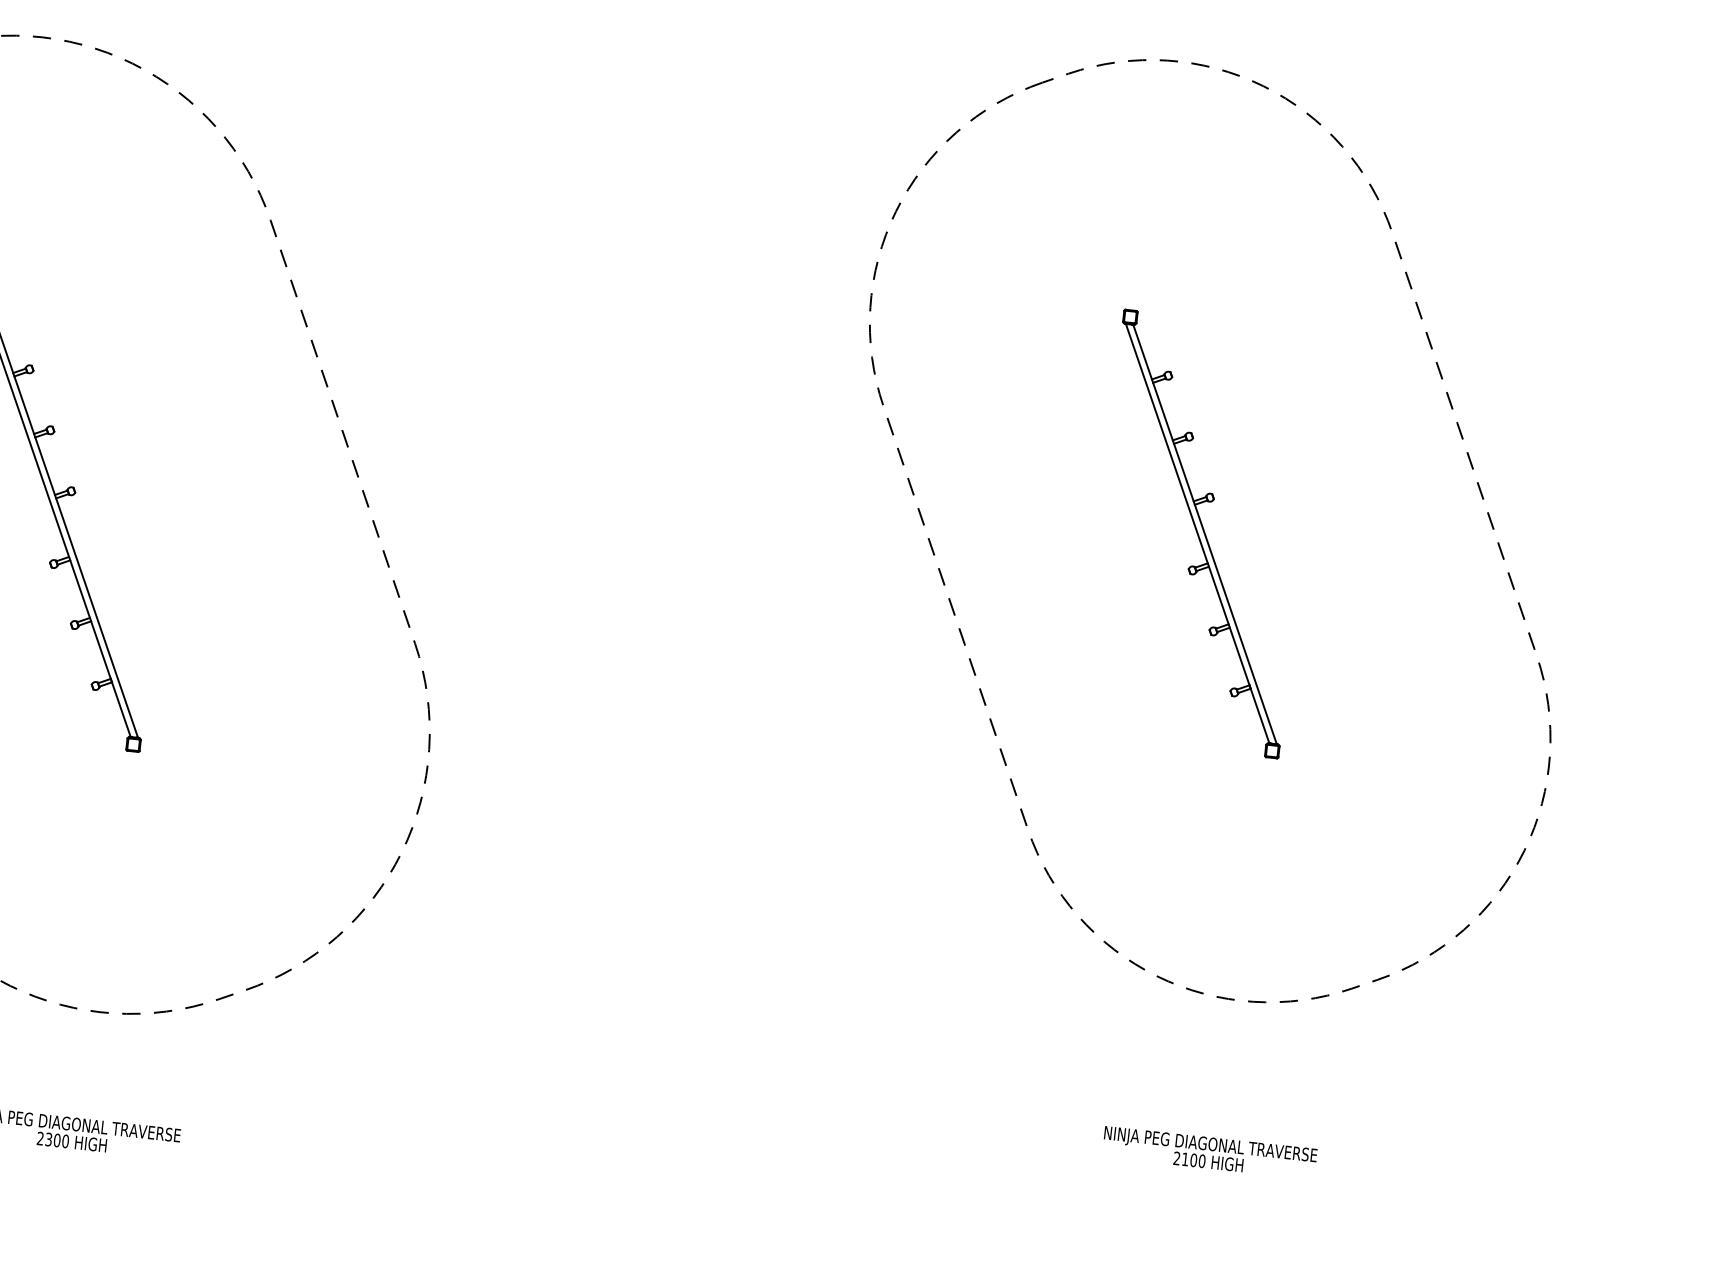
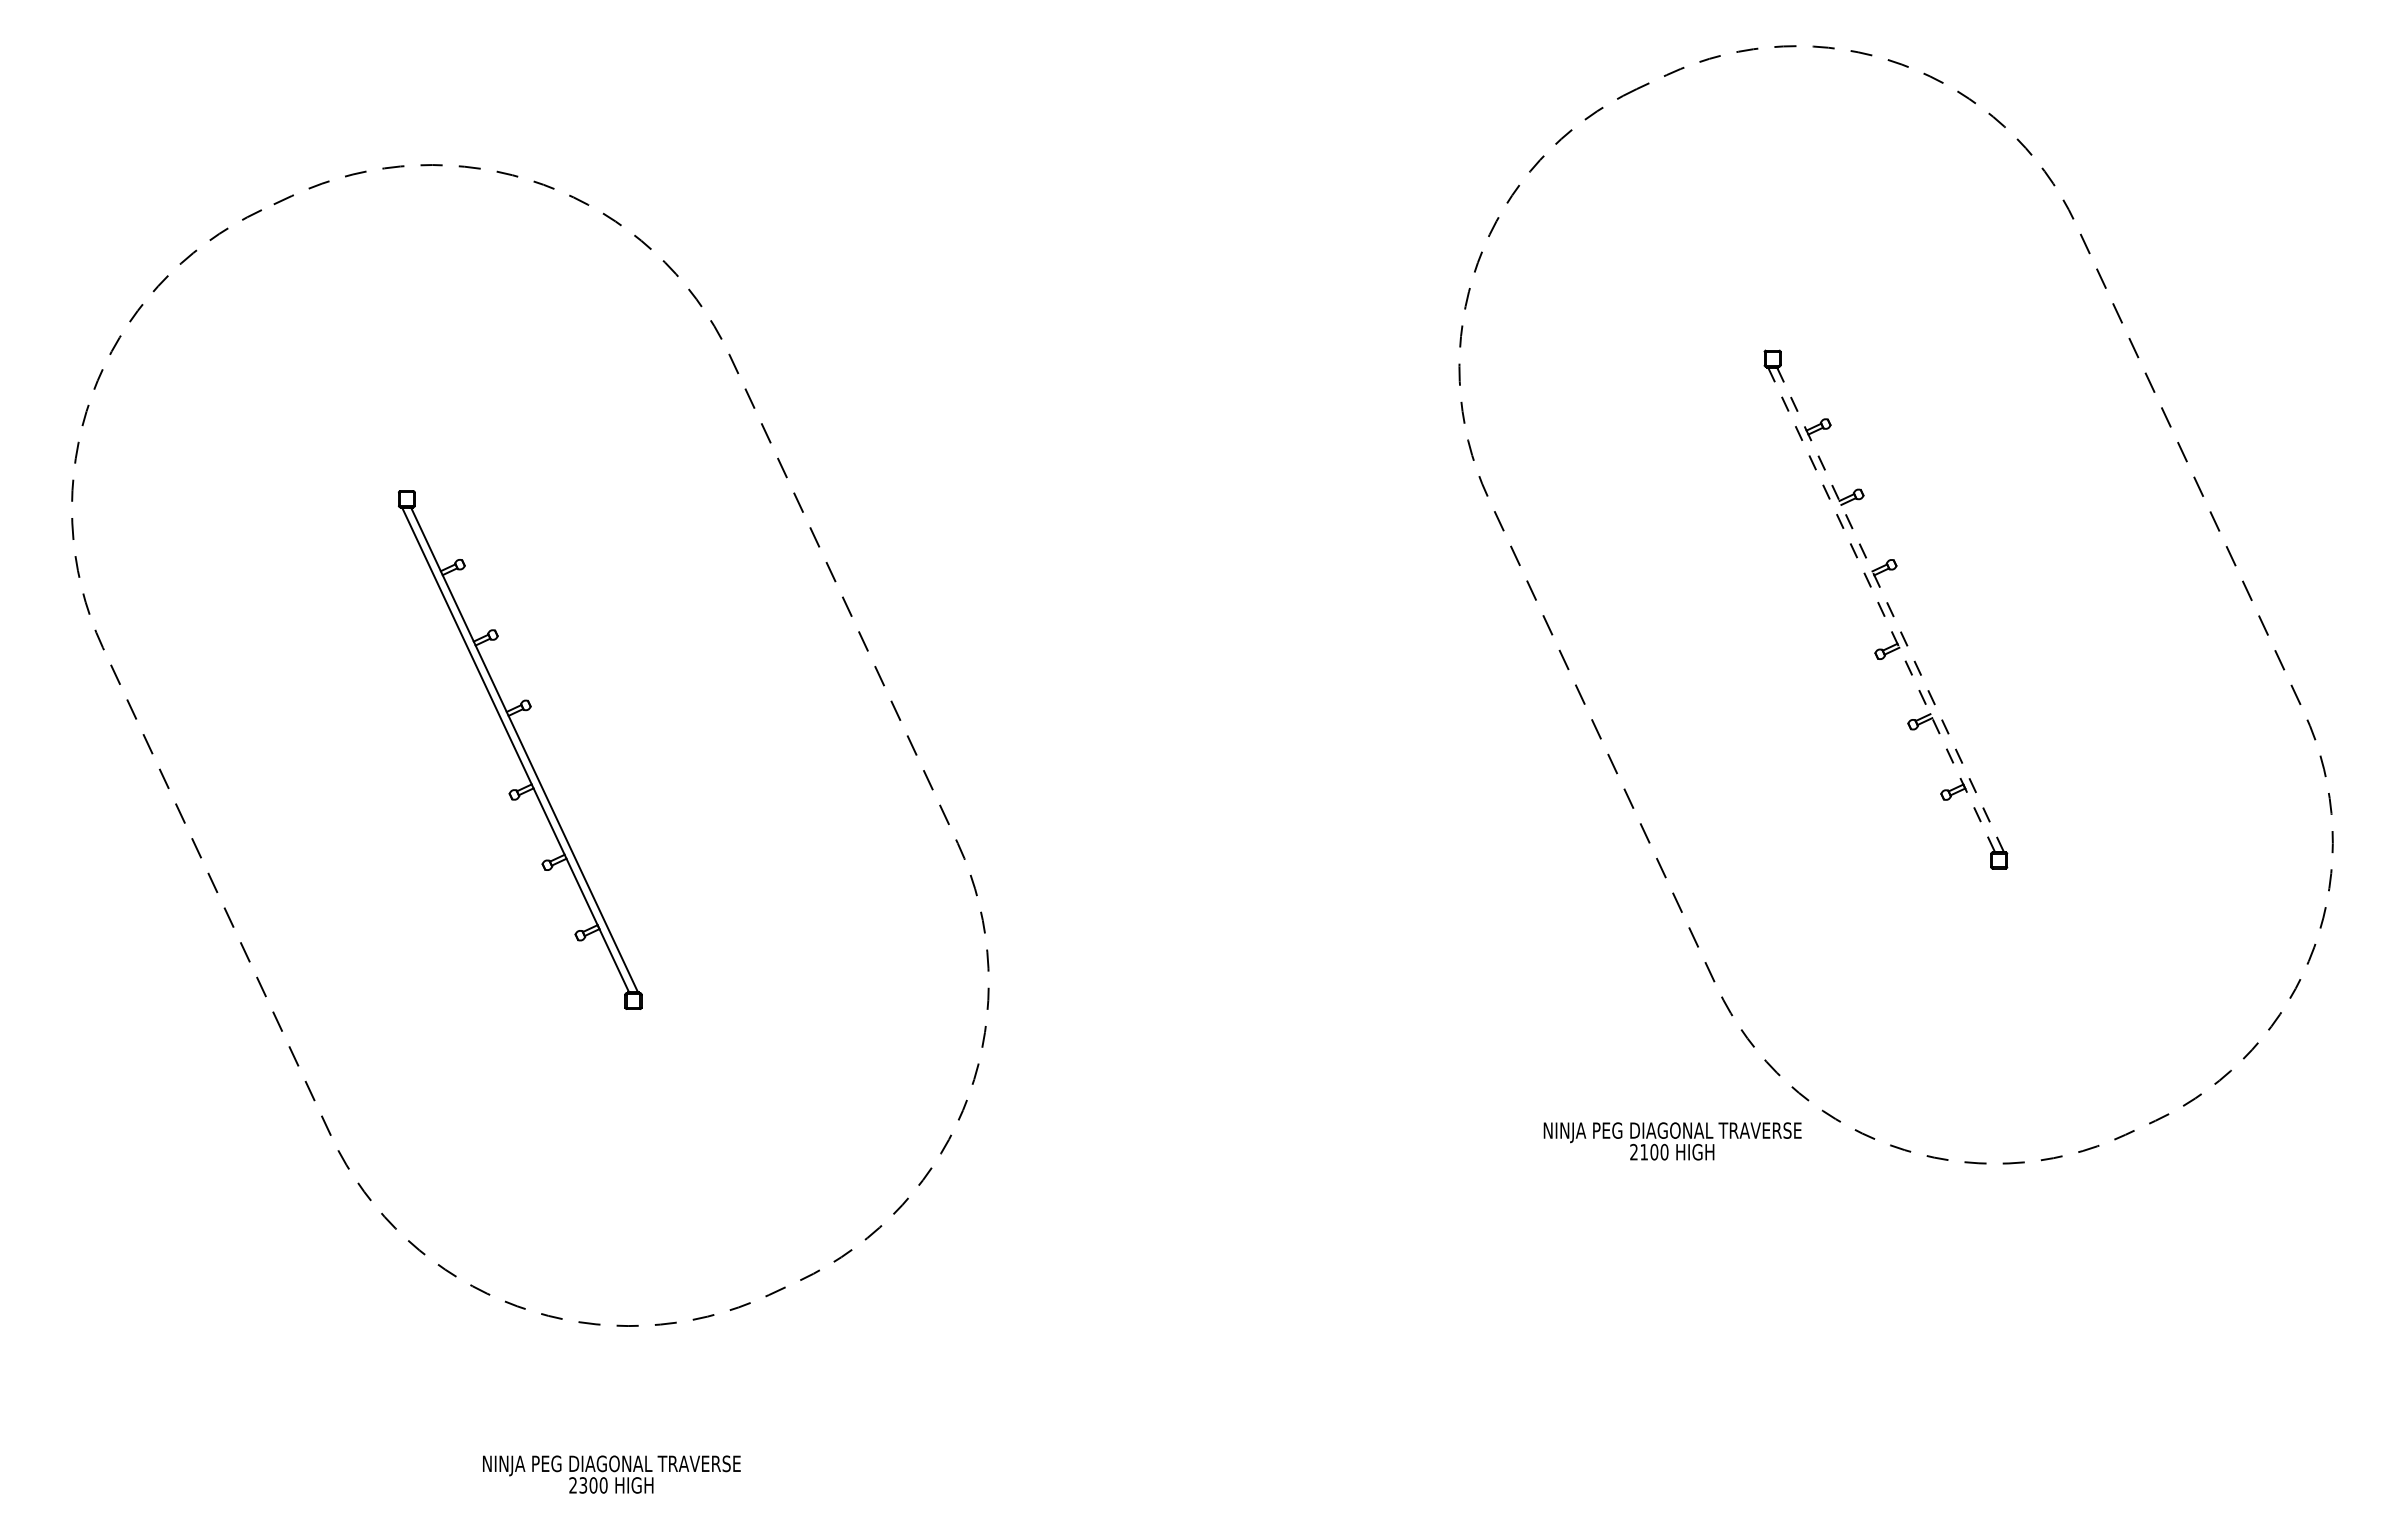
line: (1197, 534) -> (1881, 610), solid -> dashed
line: (1205, 534) -> (1890, 609), solid -> dashed
text: (1209, 1153) -> (1672, 1141), moved

